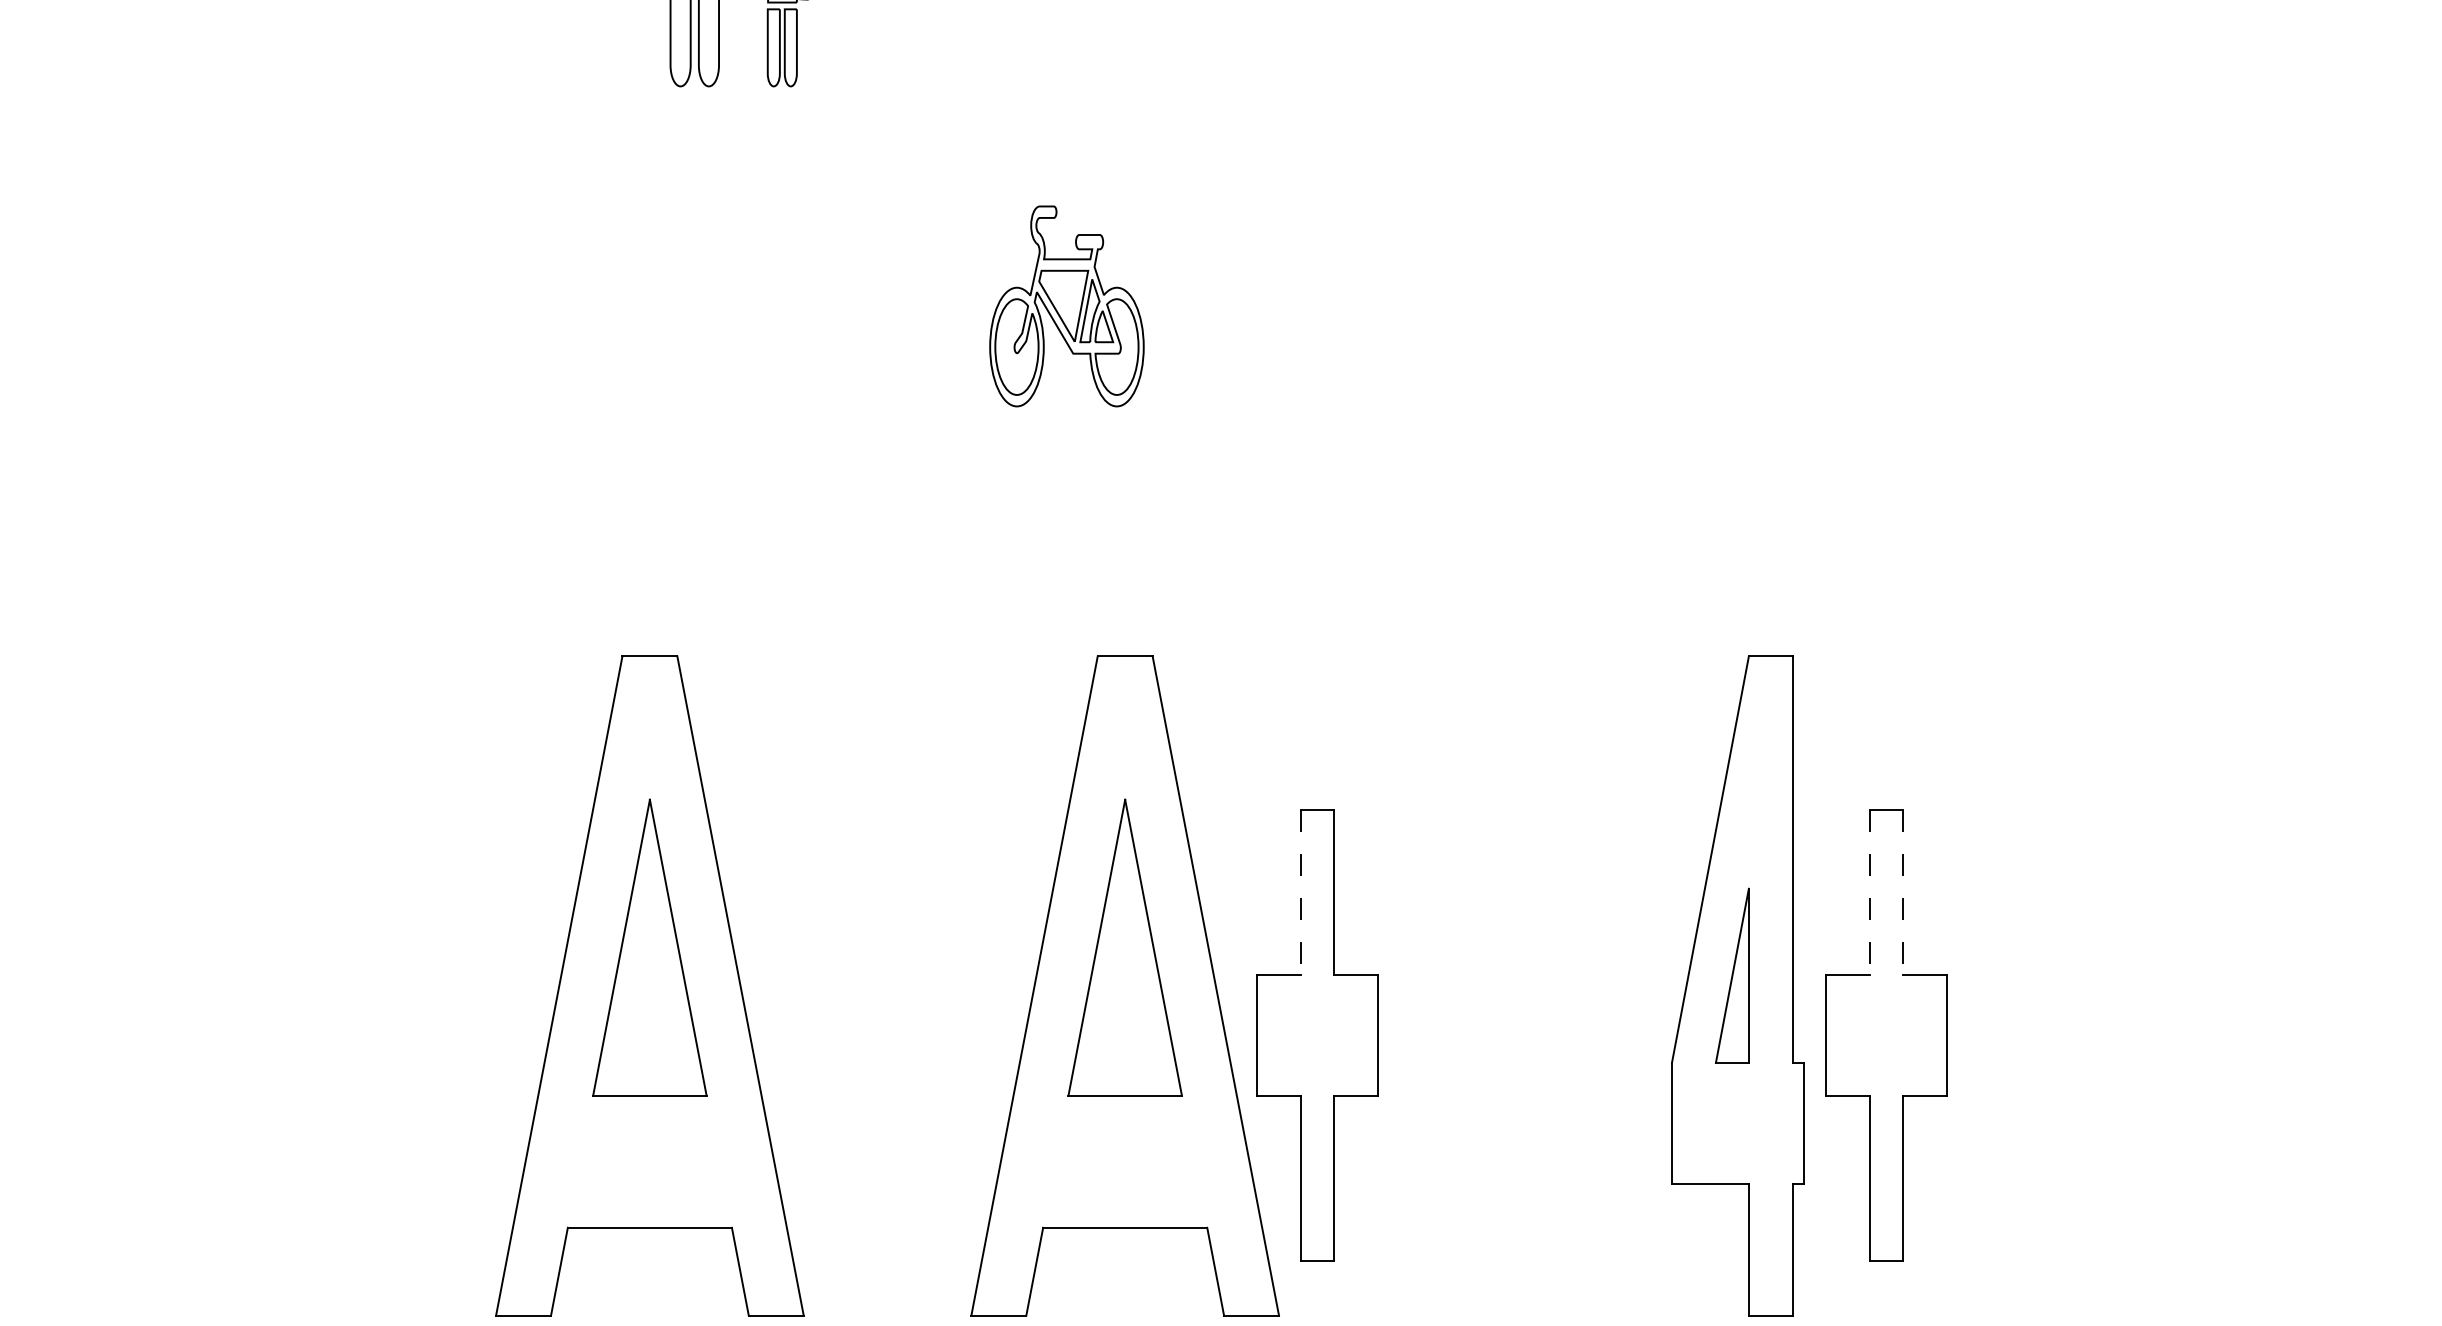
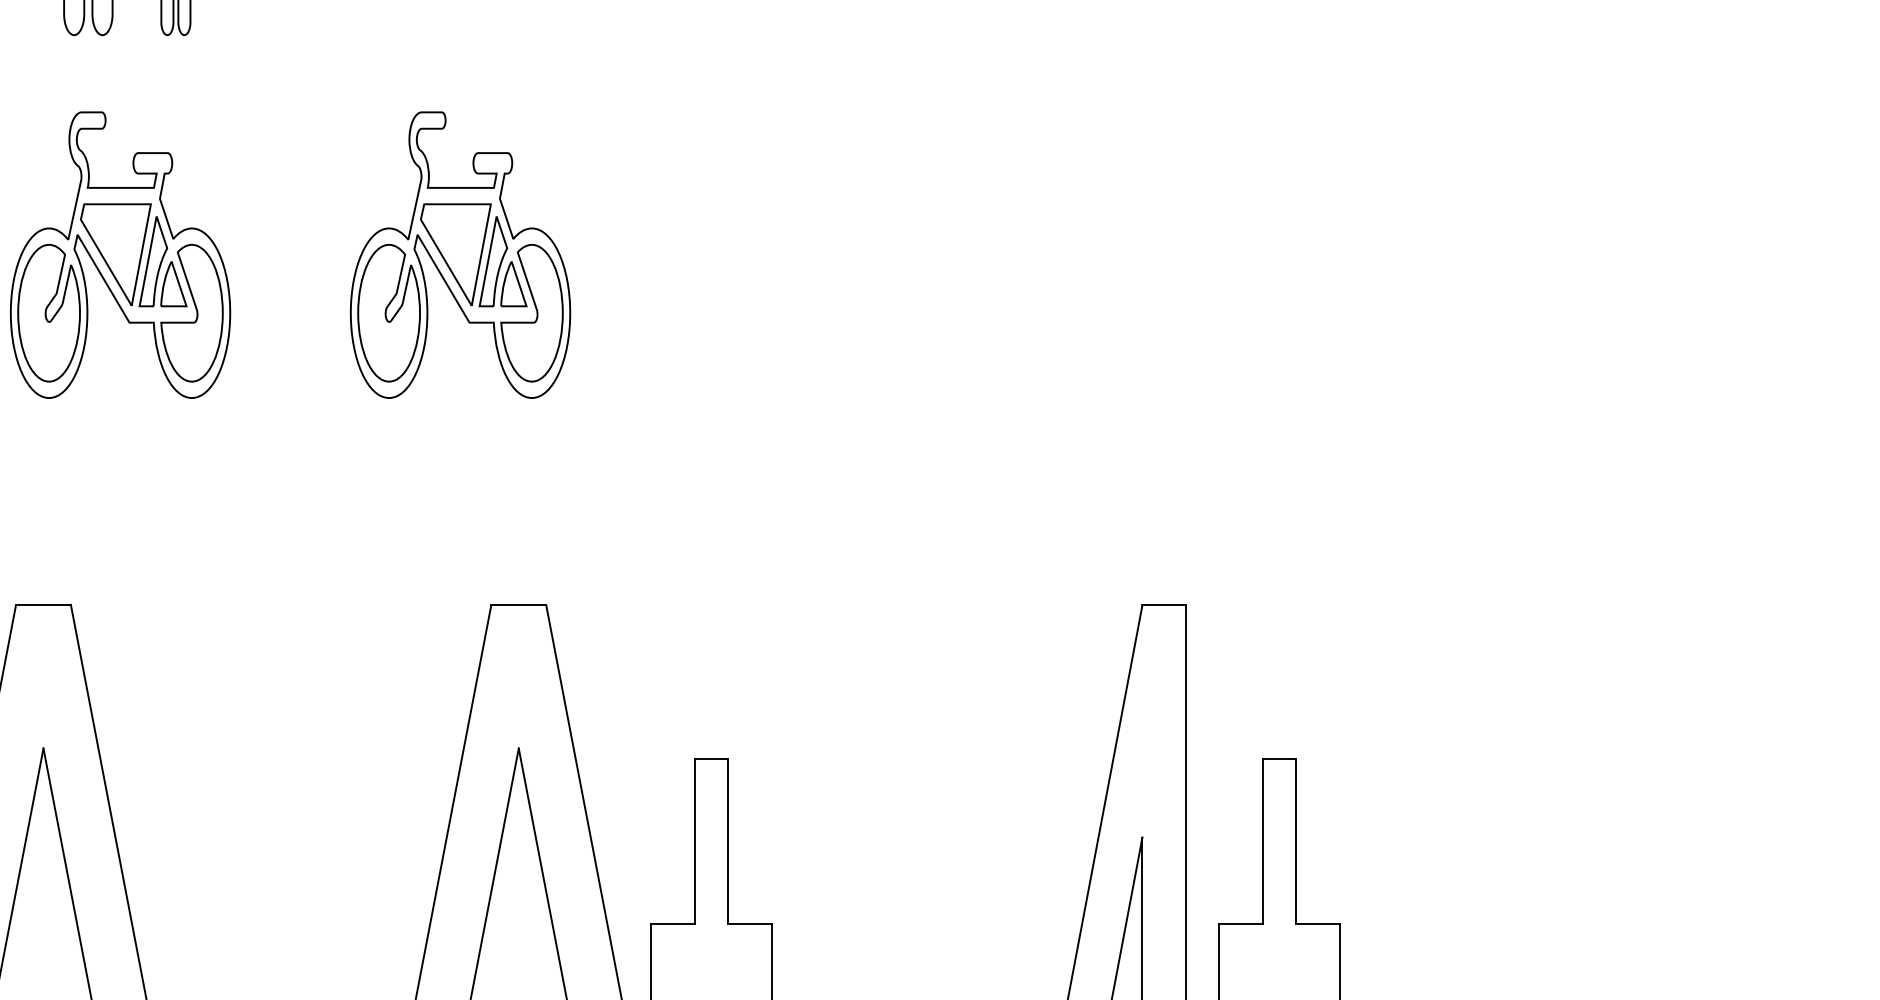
part: (726, 306) -> (120, 255), added
part: (1066, 306) -> (460, 255), size x1.43
line: (1301, 893) -> (695, 842), dashed -> solid
line: (1869, 893) -> (1263, 842), dashed -> solid
line: (1902, 893) -> (1296, 842), dashed -> solid

